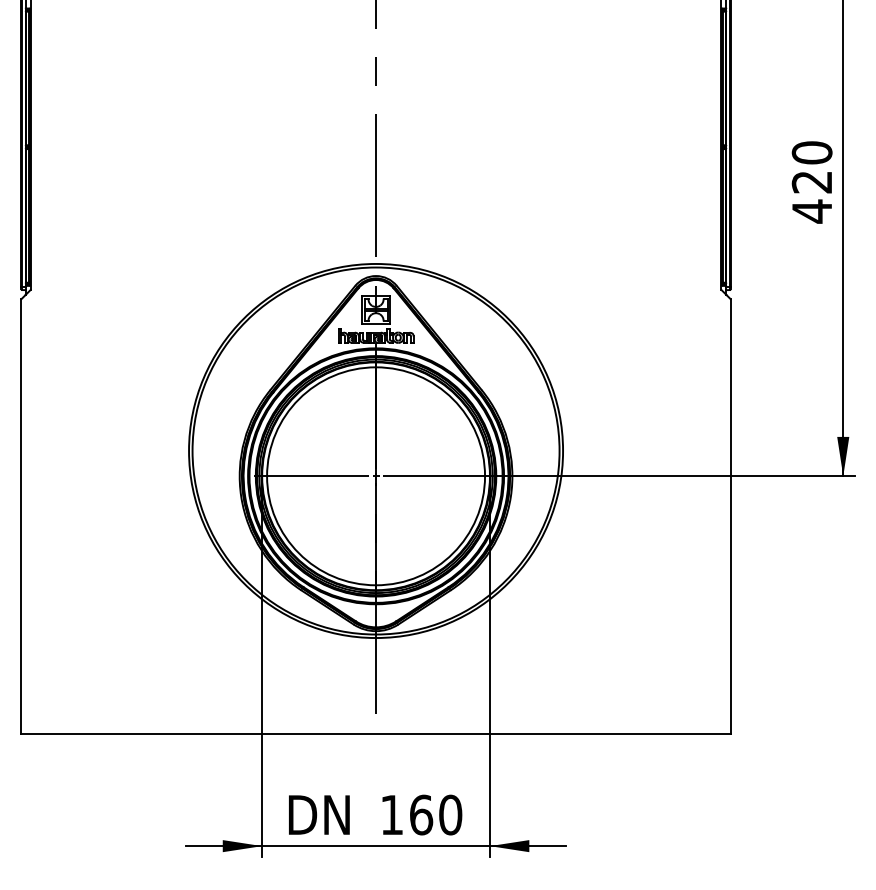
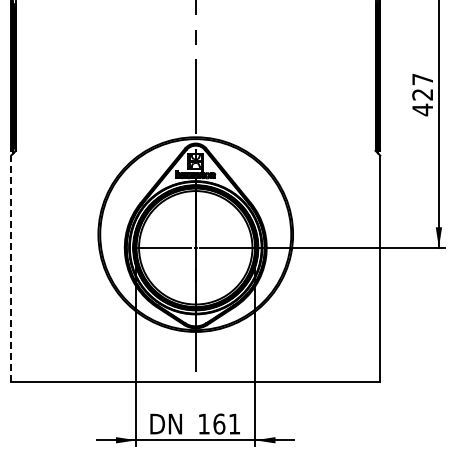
text: (811, 152) -> (422, 79), 420 -> 427
line: (22, 516) -> (11, 268), solid -> dashed
text: (450, 813) -> (234, 423), 160 -> 161

